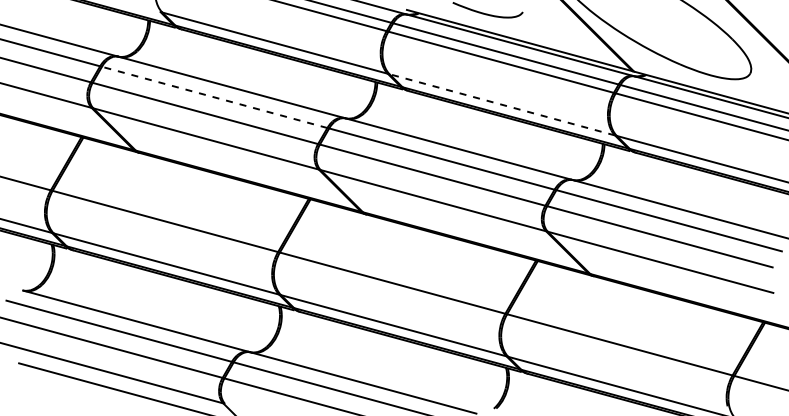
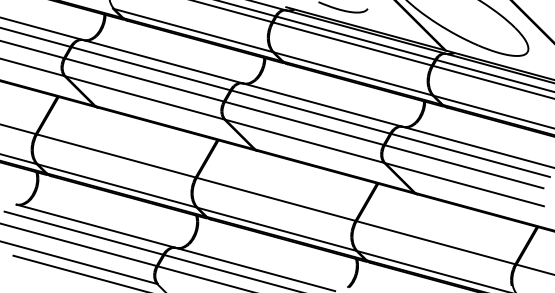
line: (214, 97) -> (150, 68), dashed -> solid
line: (502, 104) -> (353, 73), dashed -> solid

